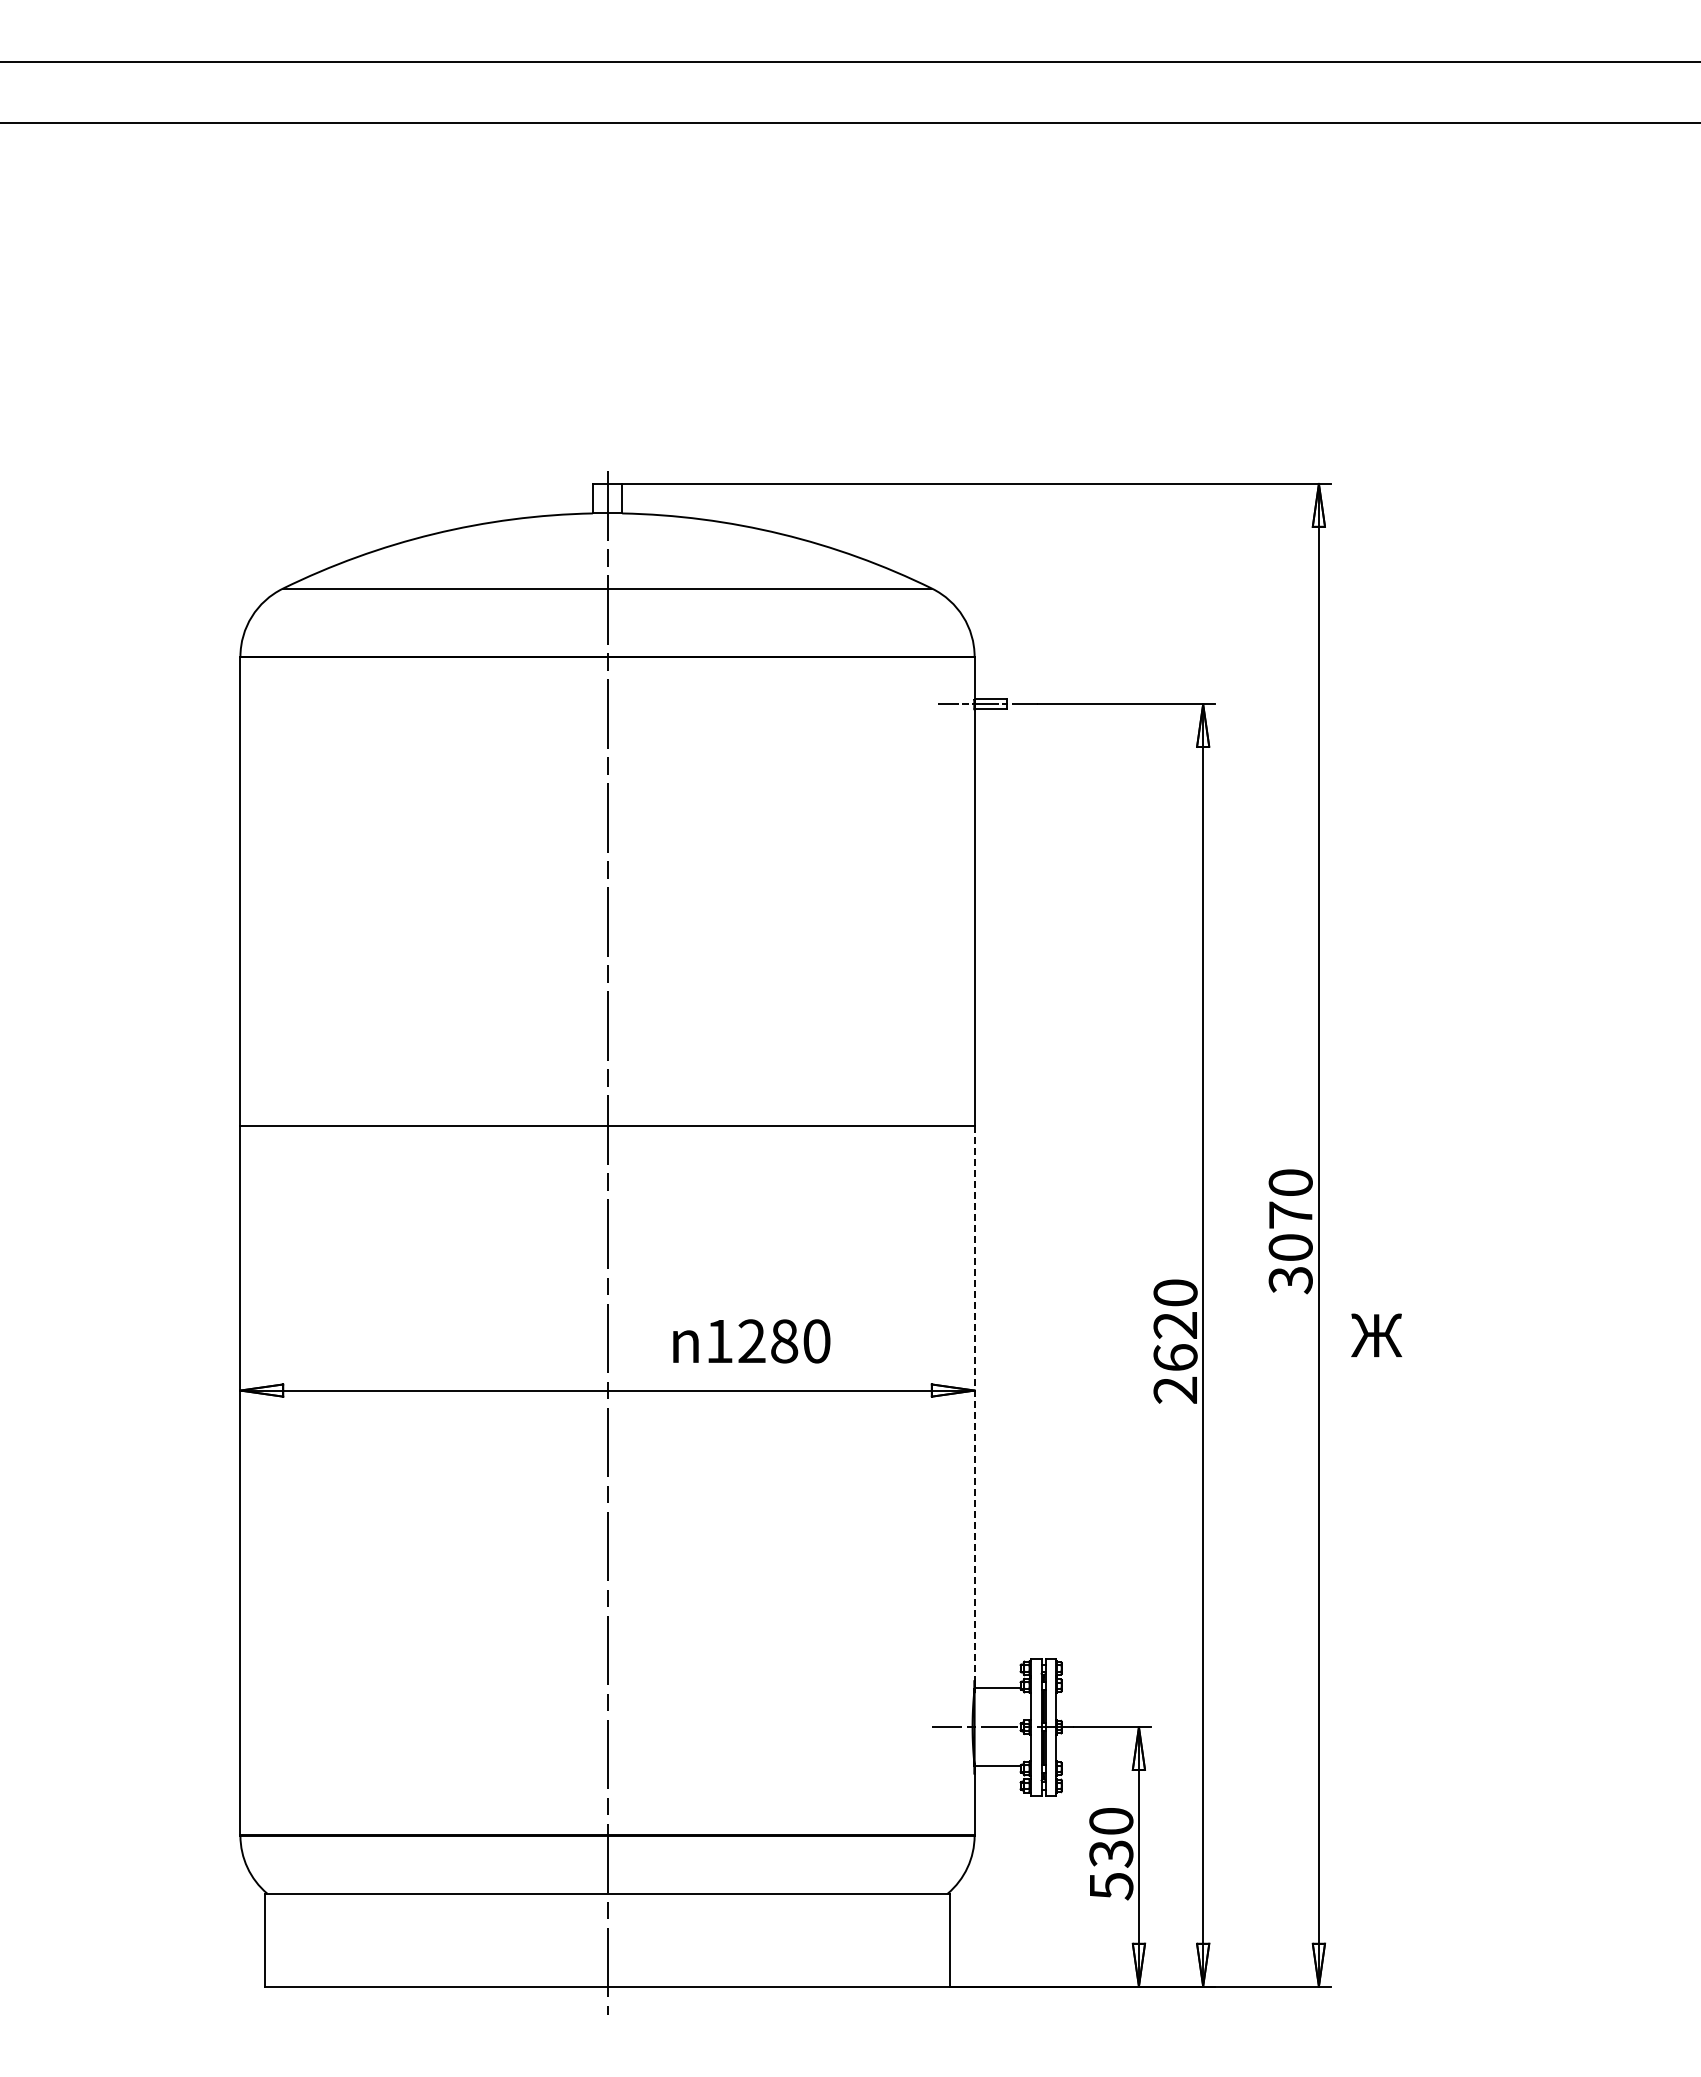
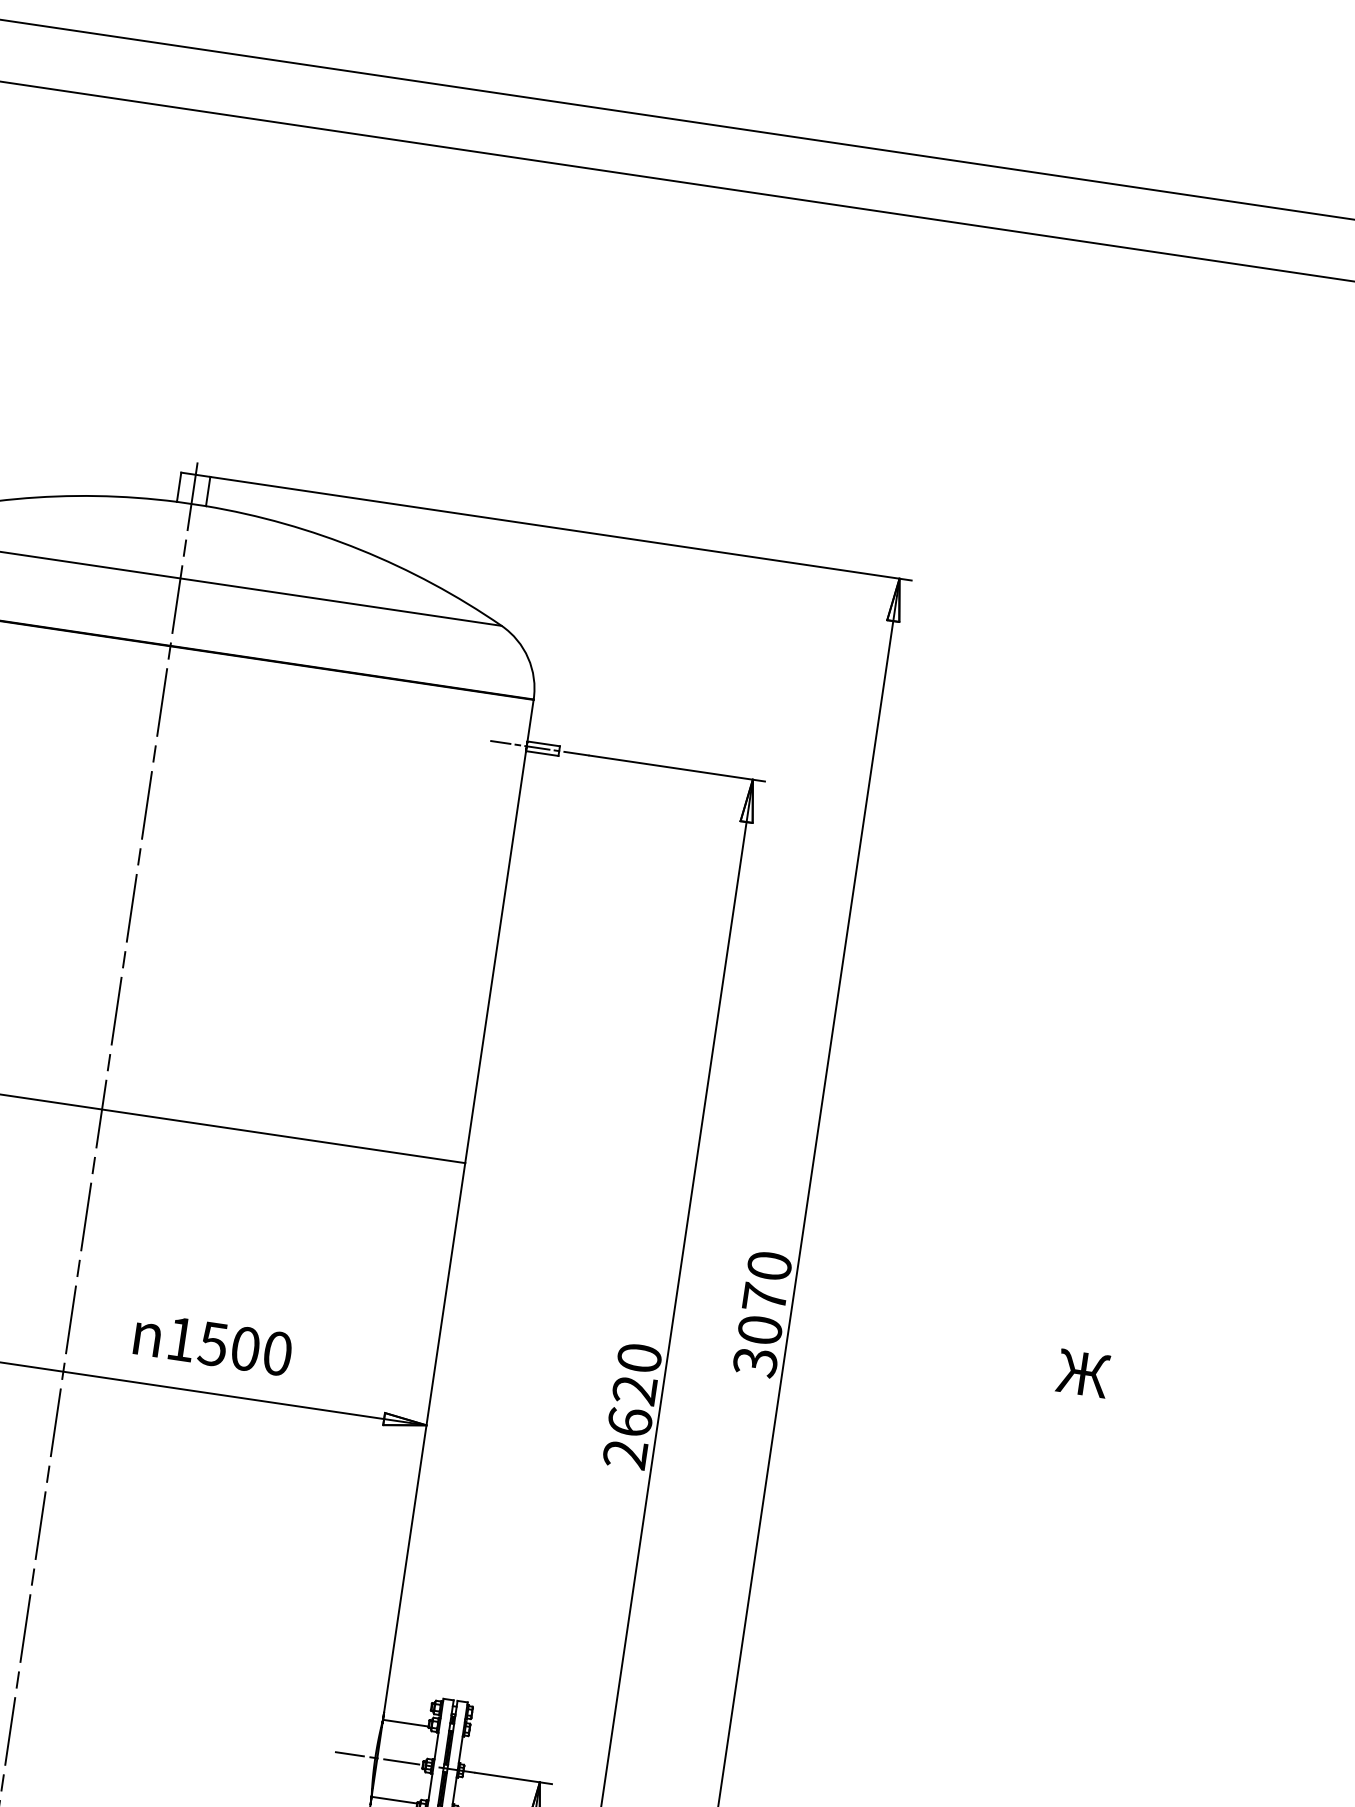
text: (1376, 1334) -> (1083, 1372), moved
text: (767, 1341) -> (228, 1346), 1280 -> 1500
line: (974, 1407) -> (423, 1442), dashed -> solid

